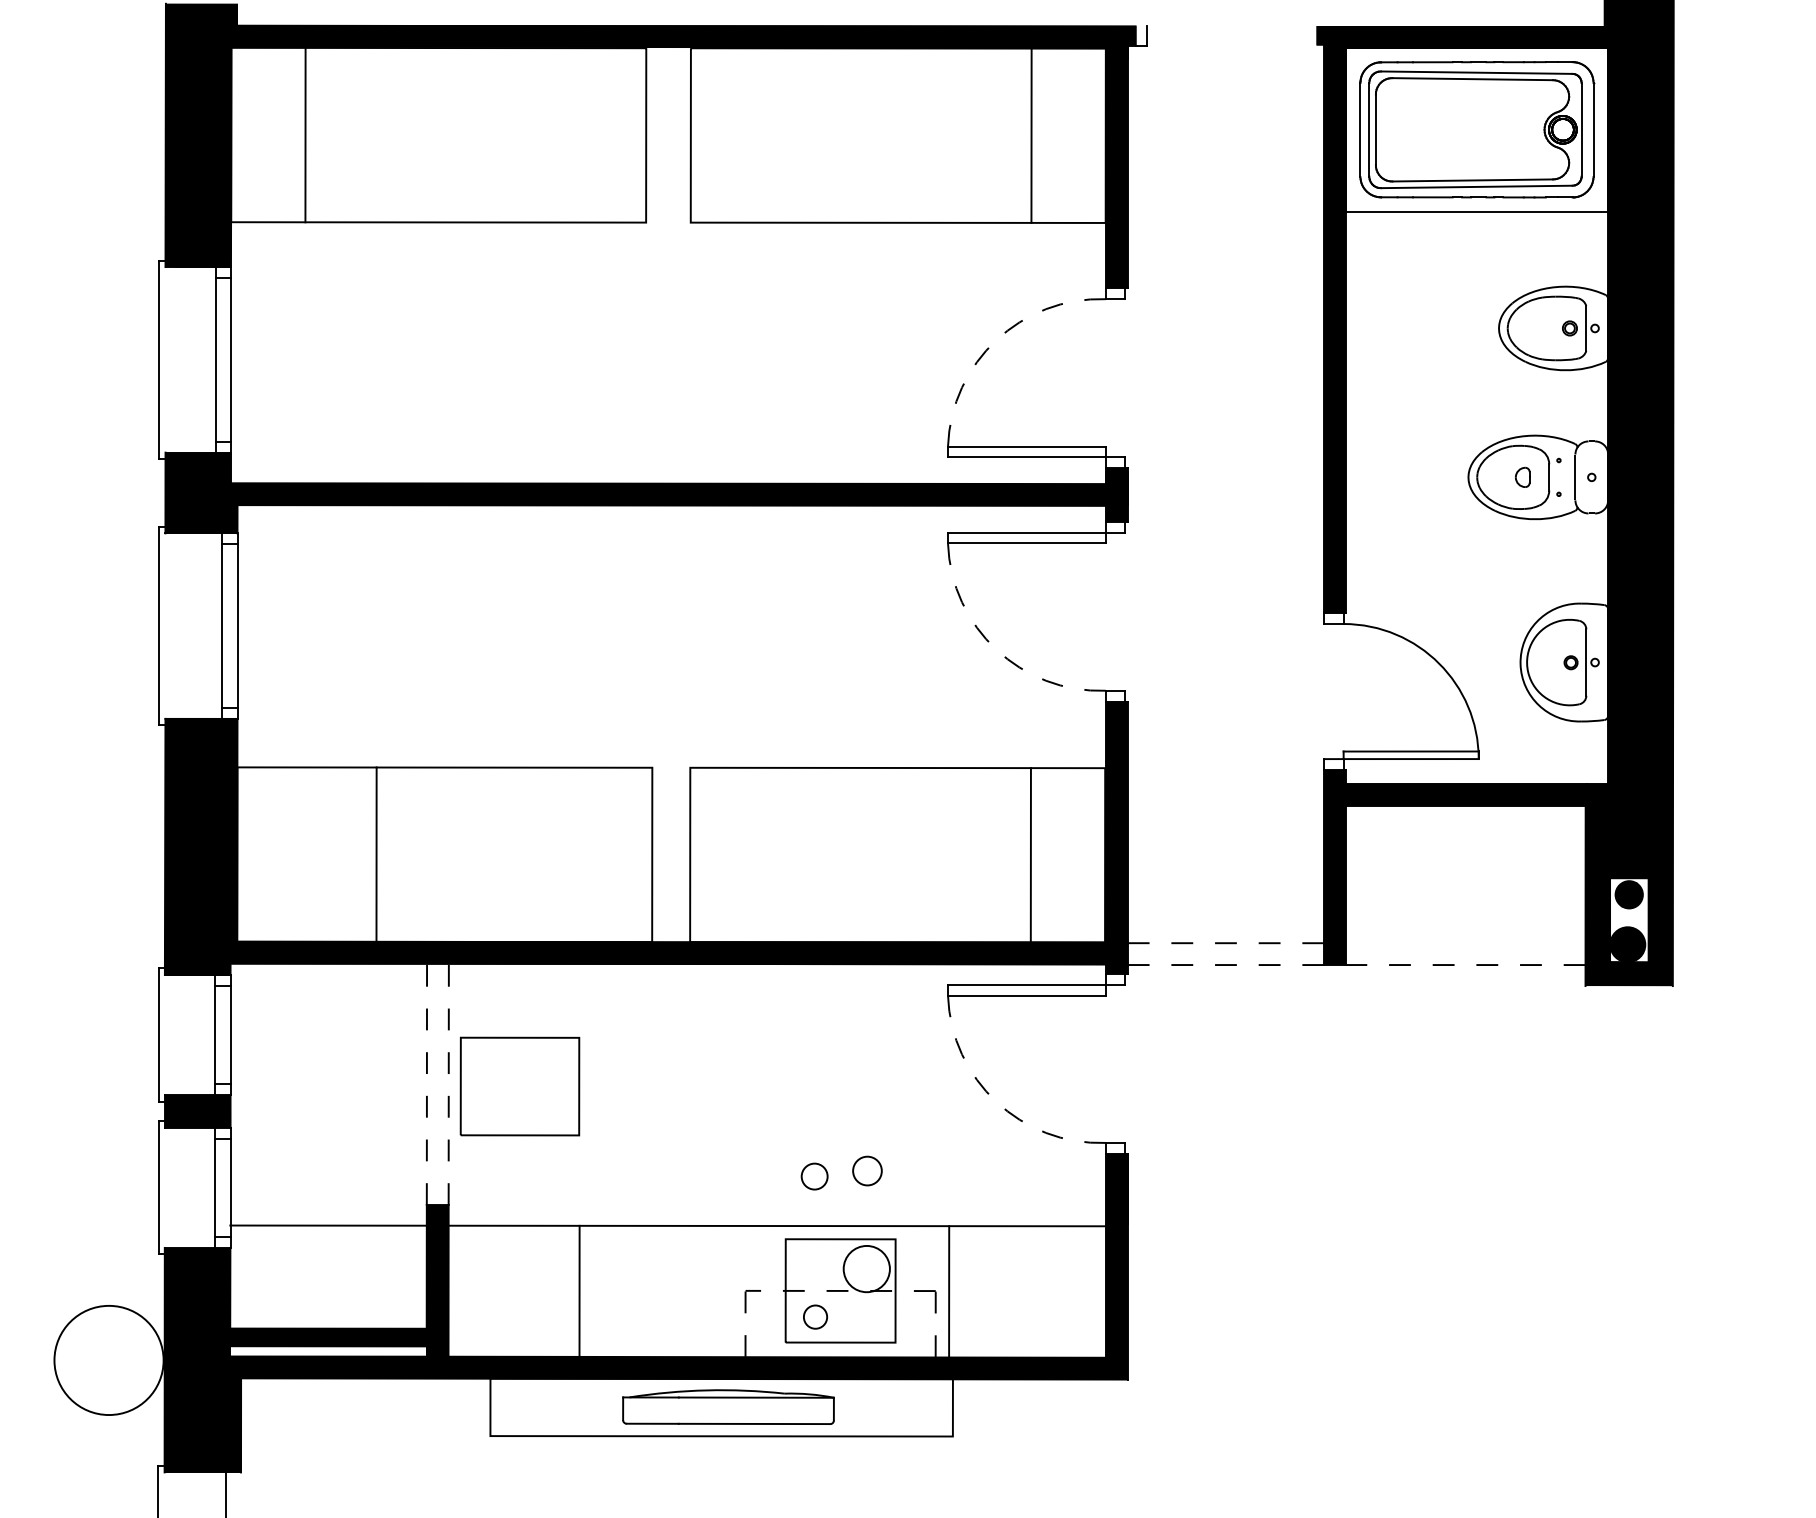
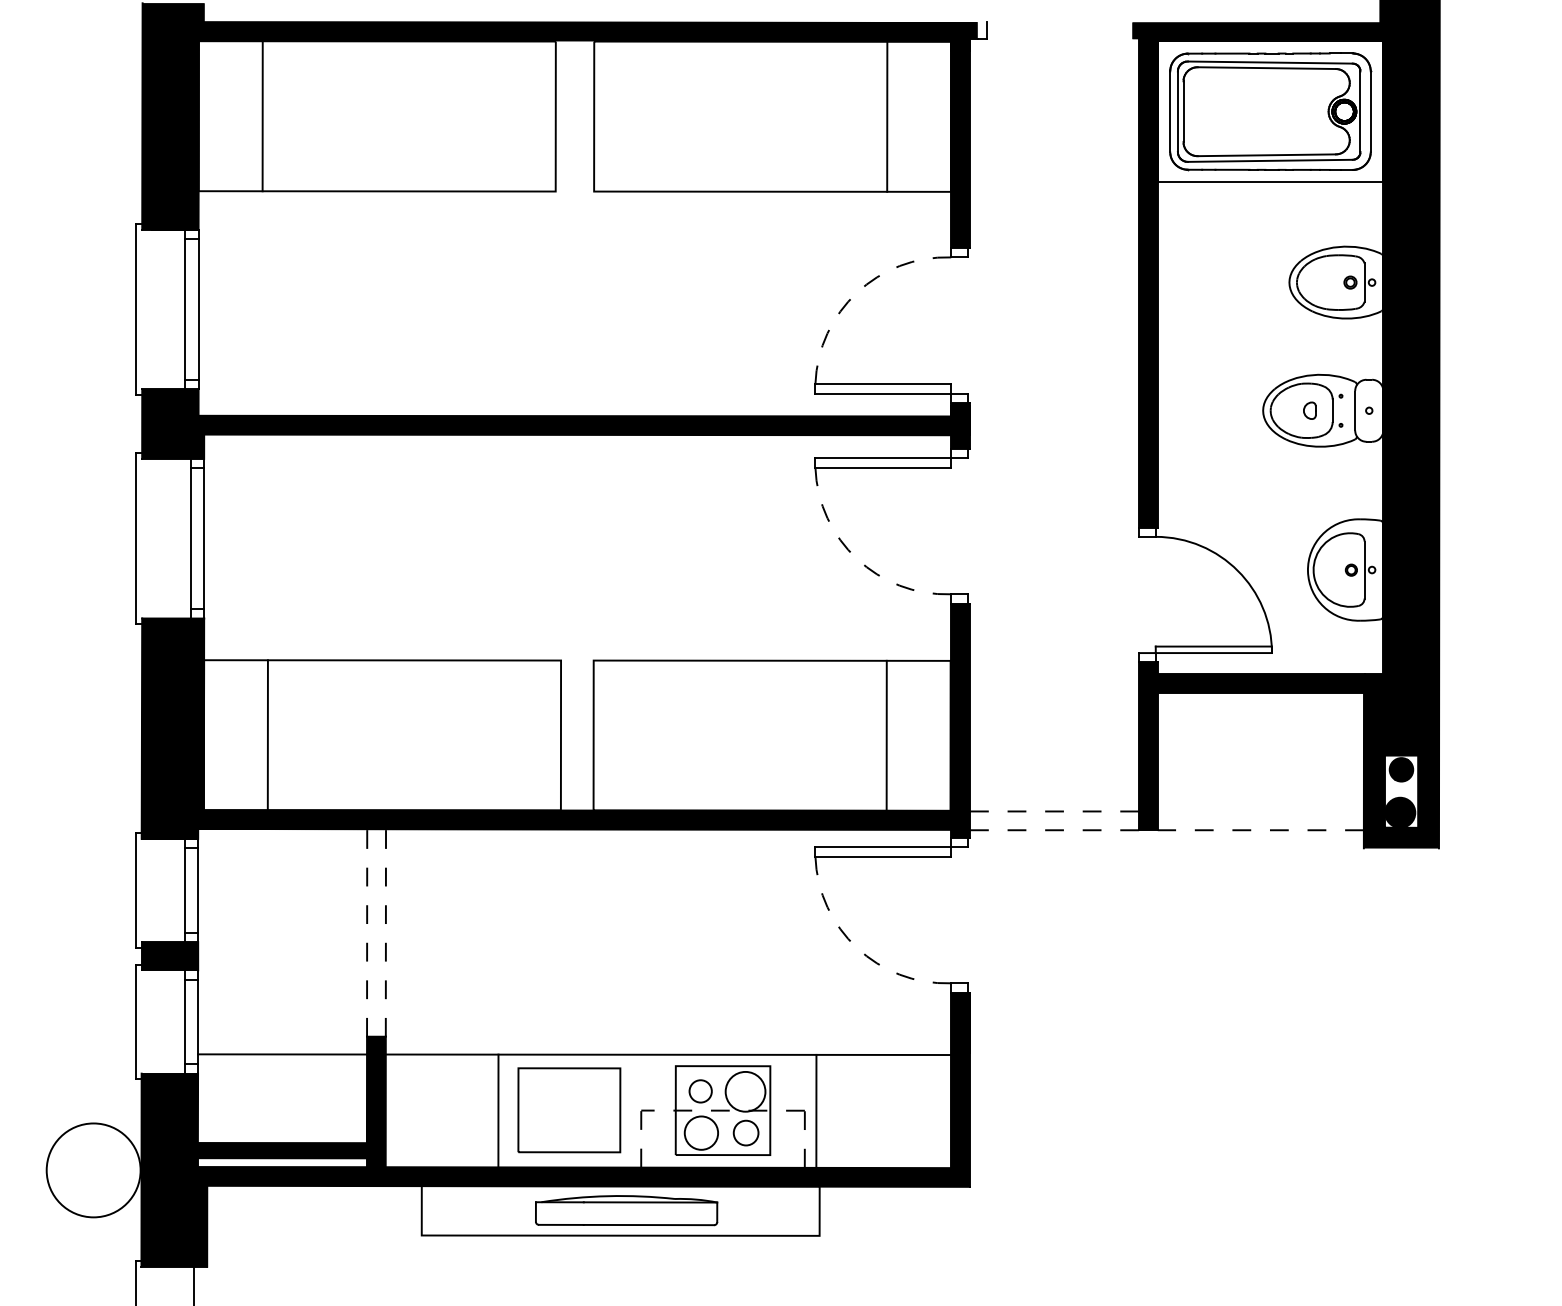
line: (376, 854) -> (267, 735), moved
part: (519, 1086) -> (568, 1110), moved
circle: (867, 1170) -> (746, 1132), moved
circle: (814, 1176) -> (700, 1091), moved
circle: (815, 1316) -> (701, 1132), size x1.67

